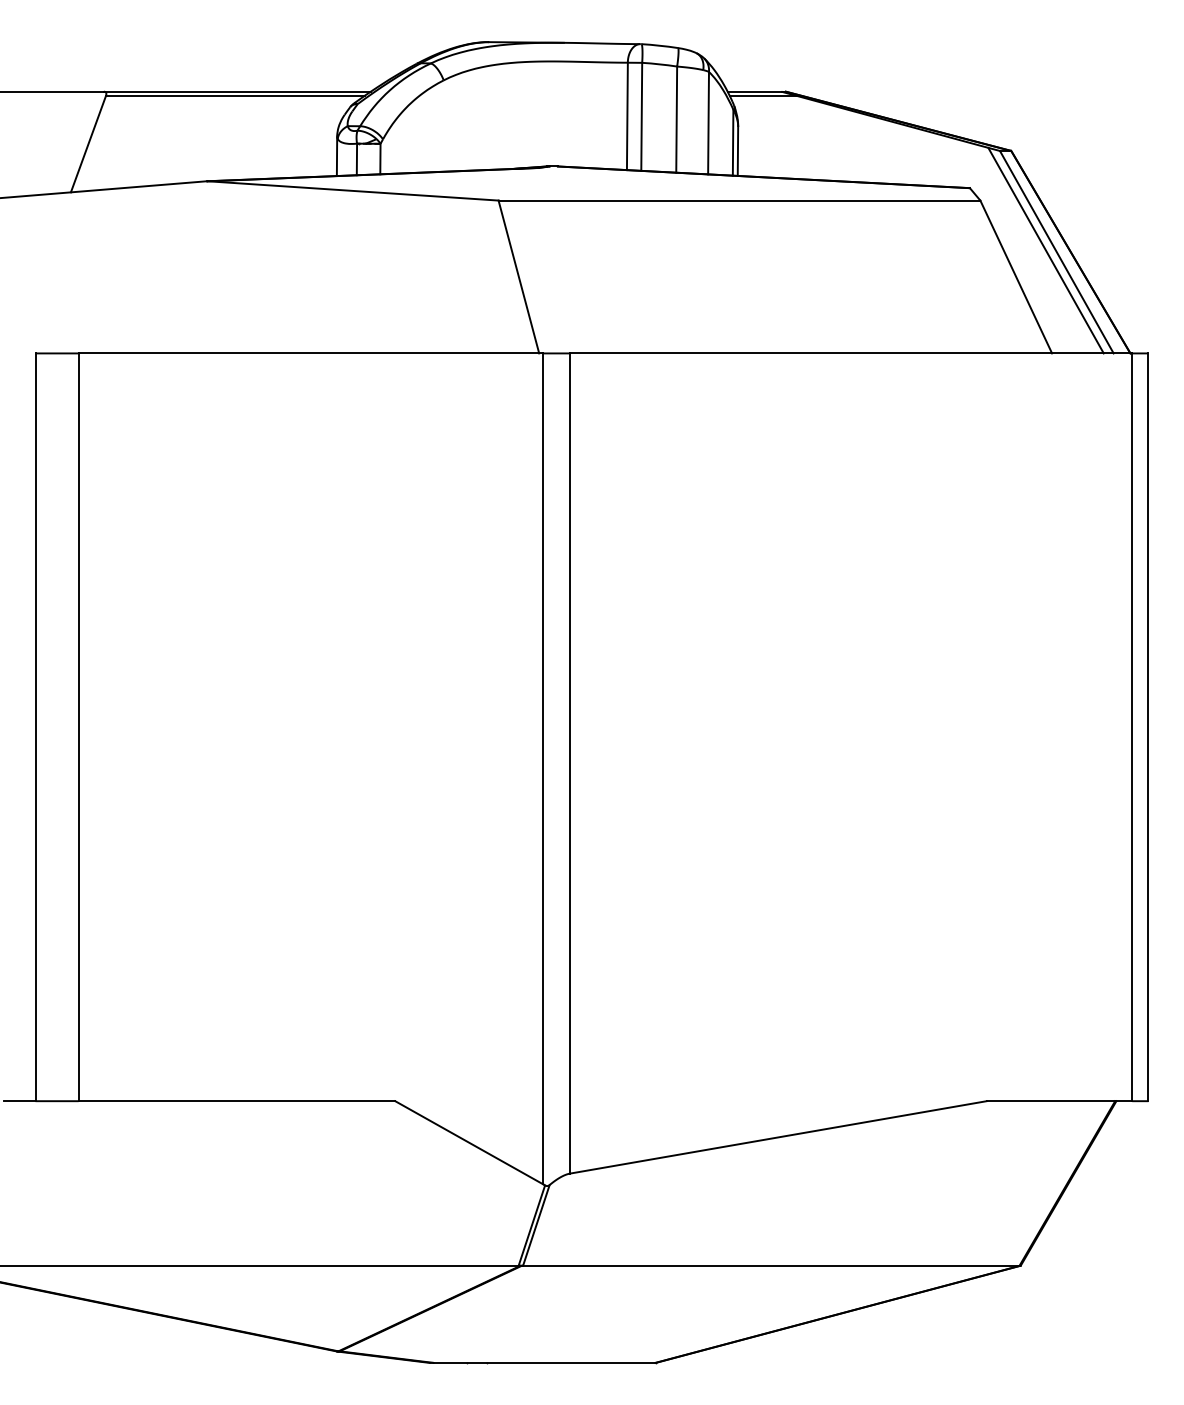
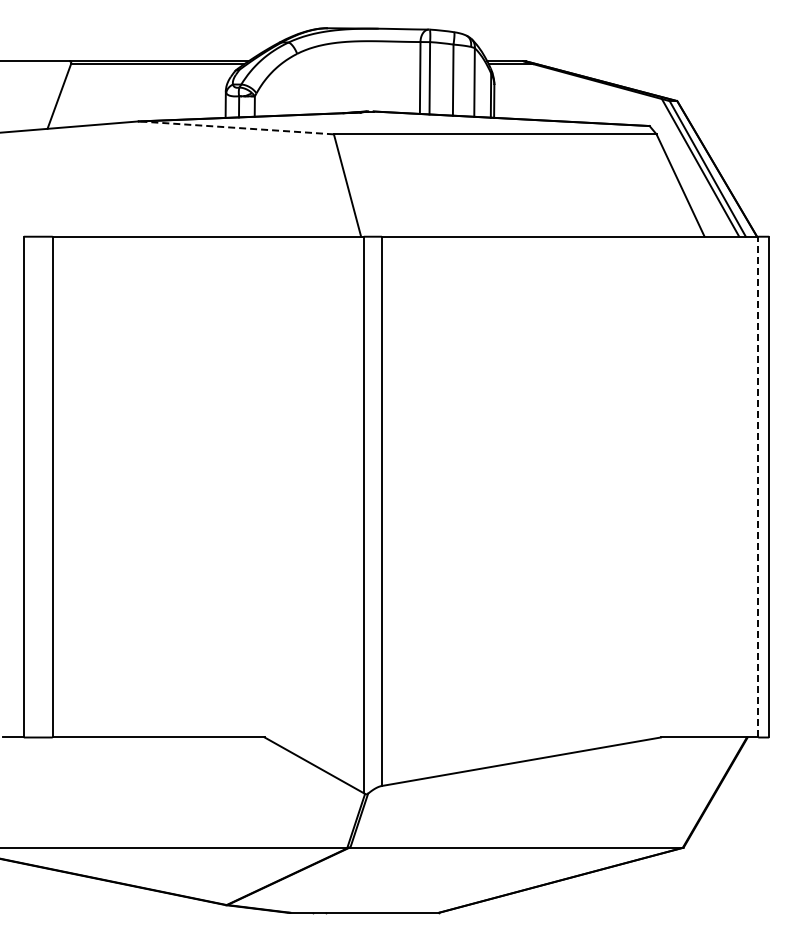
line: (353, 190) -> (236, 127), solid -> dashed
line: (1132, 726) -> (758, 486), solid -> dashed

